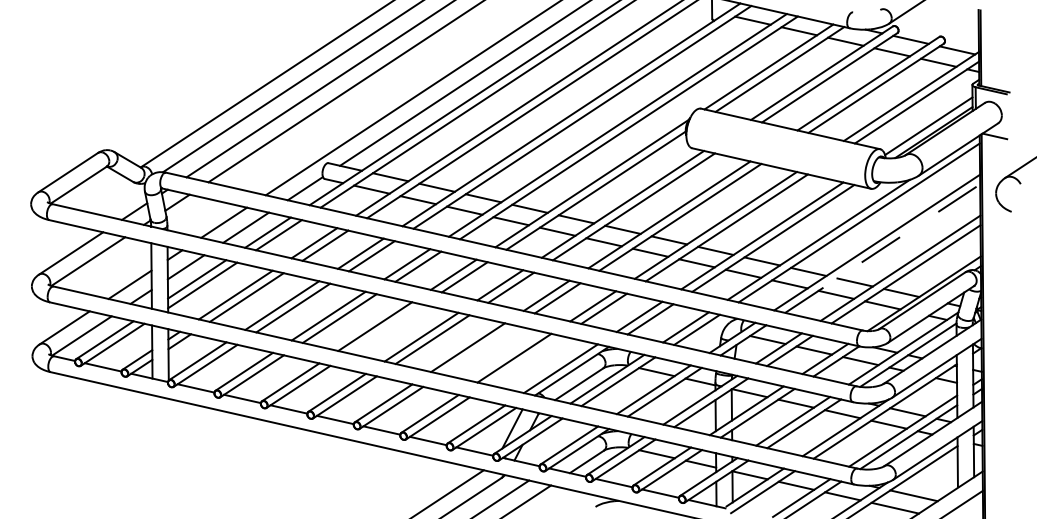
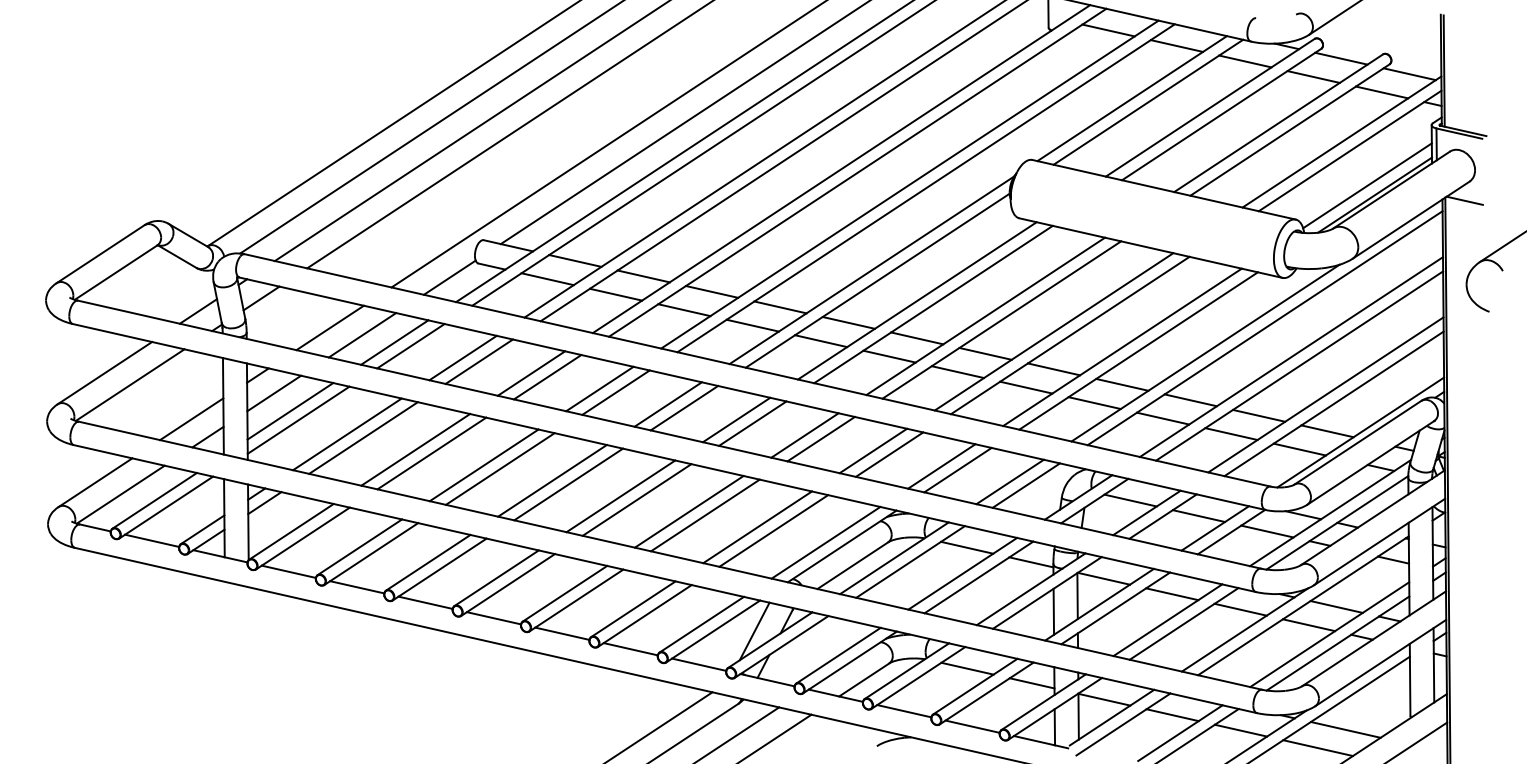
line: (882, 248) -> (1299, 365), dashed -> solid
line: (386, 328) -> (569, 483), added
line: (478, 349) -> (704, 514), added
line: (525, 360) -> (773, 530), added

